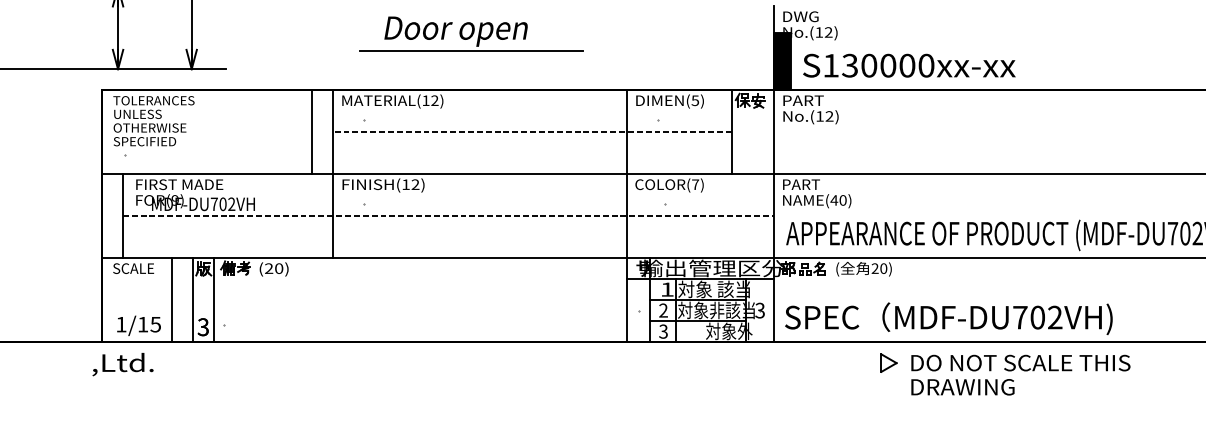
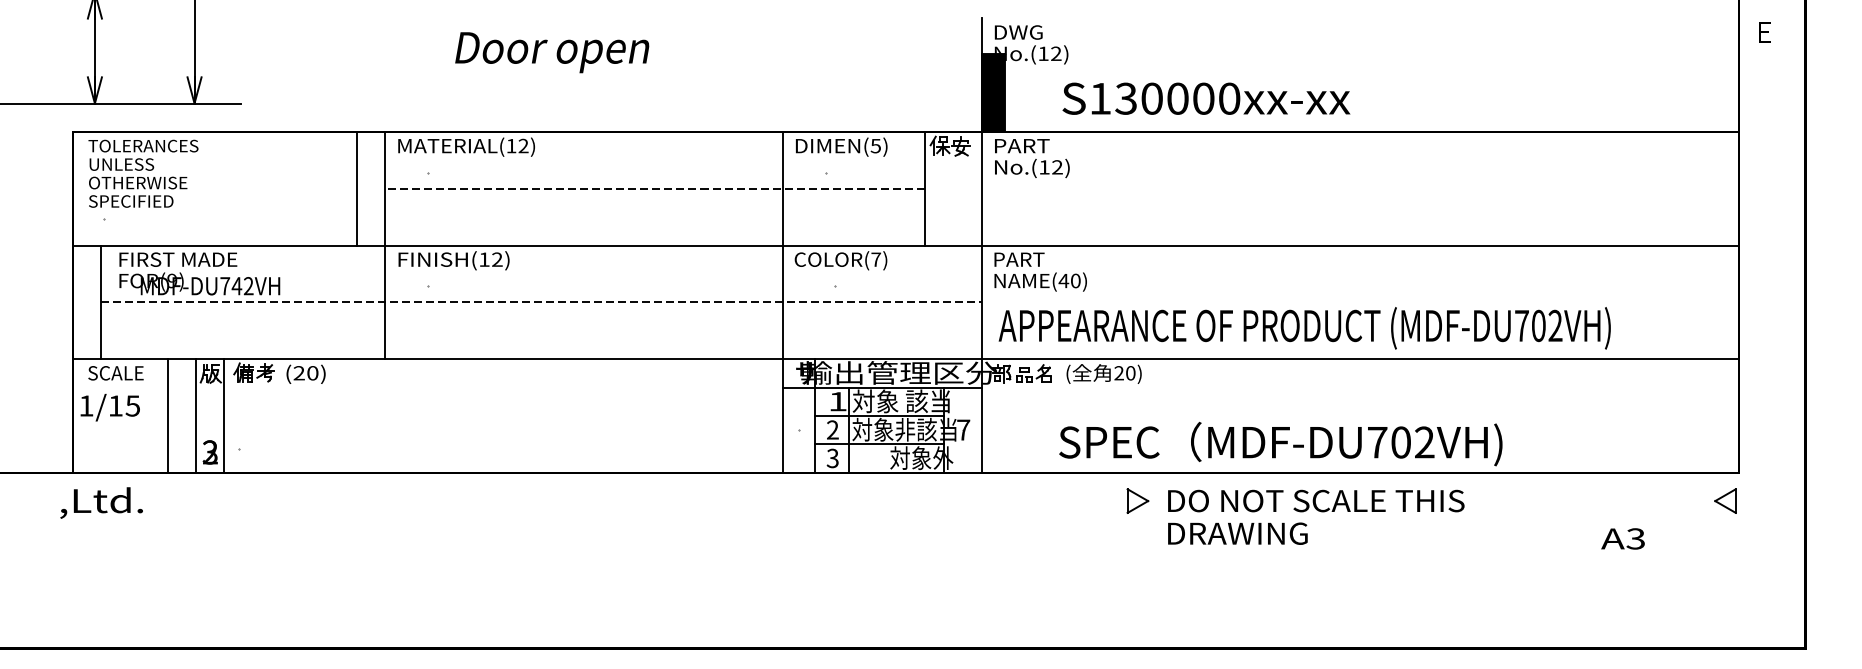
line: (471, 51) -> (572, 79), removed
text: (909, 65) -> (1206, 98), moved
text: (222, 204) -> (236, 286), MDF-DU702VH -> MDF-DU742VH
text: (760, 310) -> (963, 429), 3 -> 7
text: (948, 318) -> (1280, 443), moved
text: (138, 325) -> (109, 407), moved
text: (202, 327) -> (209, 452), 3 -> 2

